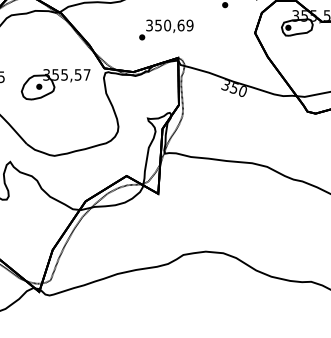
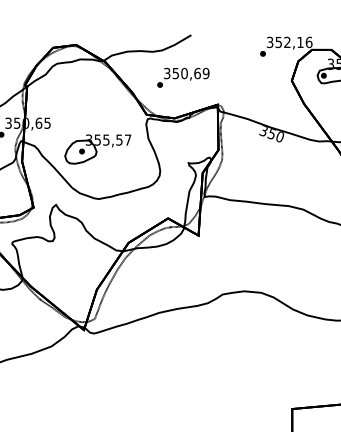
text: (166, 29) -> (183, 77), moved
part: (55, 84) -> (97, 149), moved

